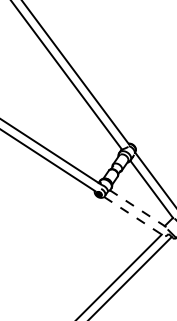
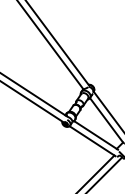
line: (138, 208) -> (96, 135), dashed -> solid
line: (134, 216) -> (93, 141), dashed -> solid

